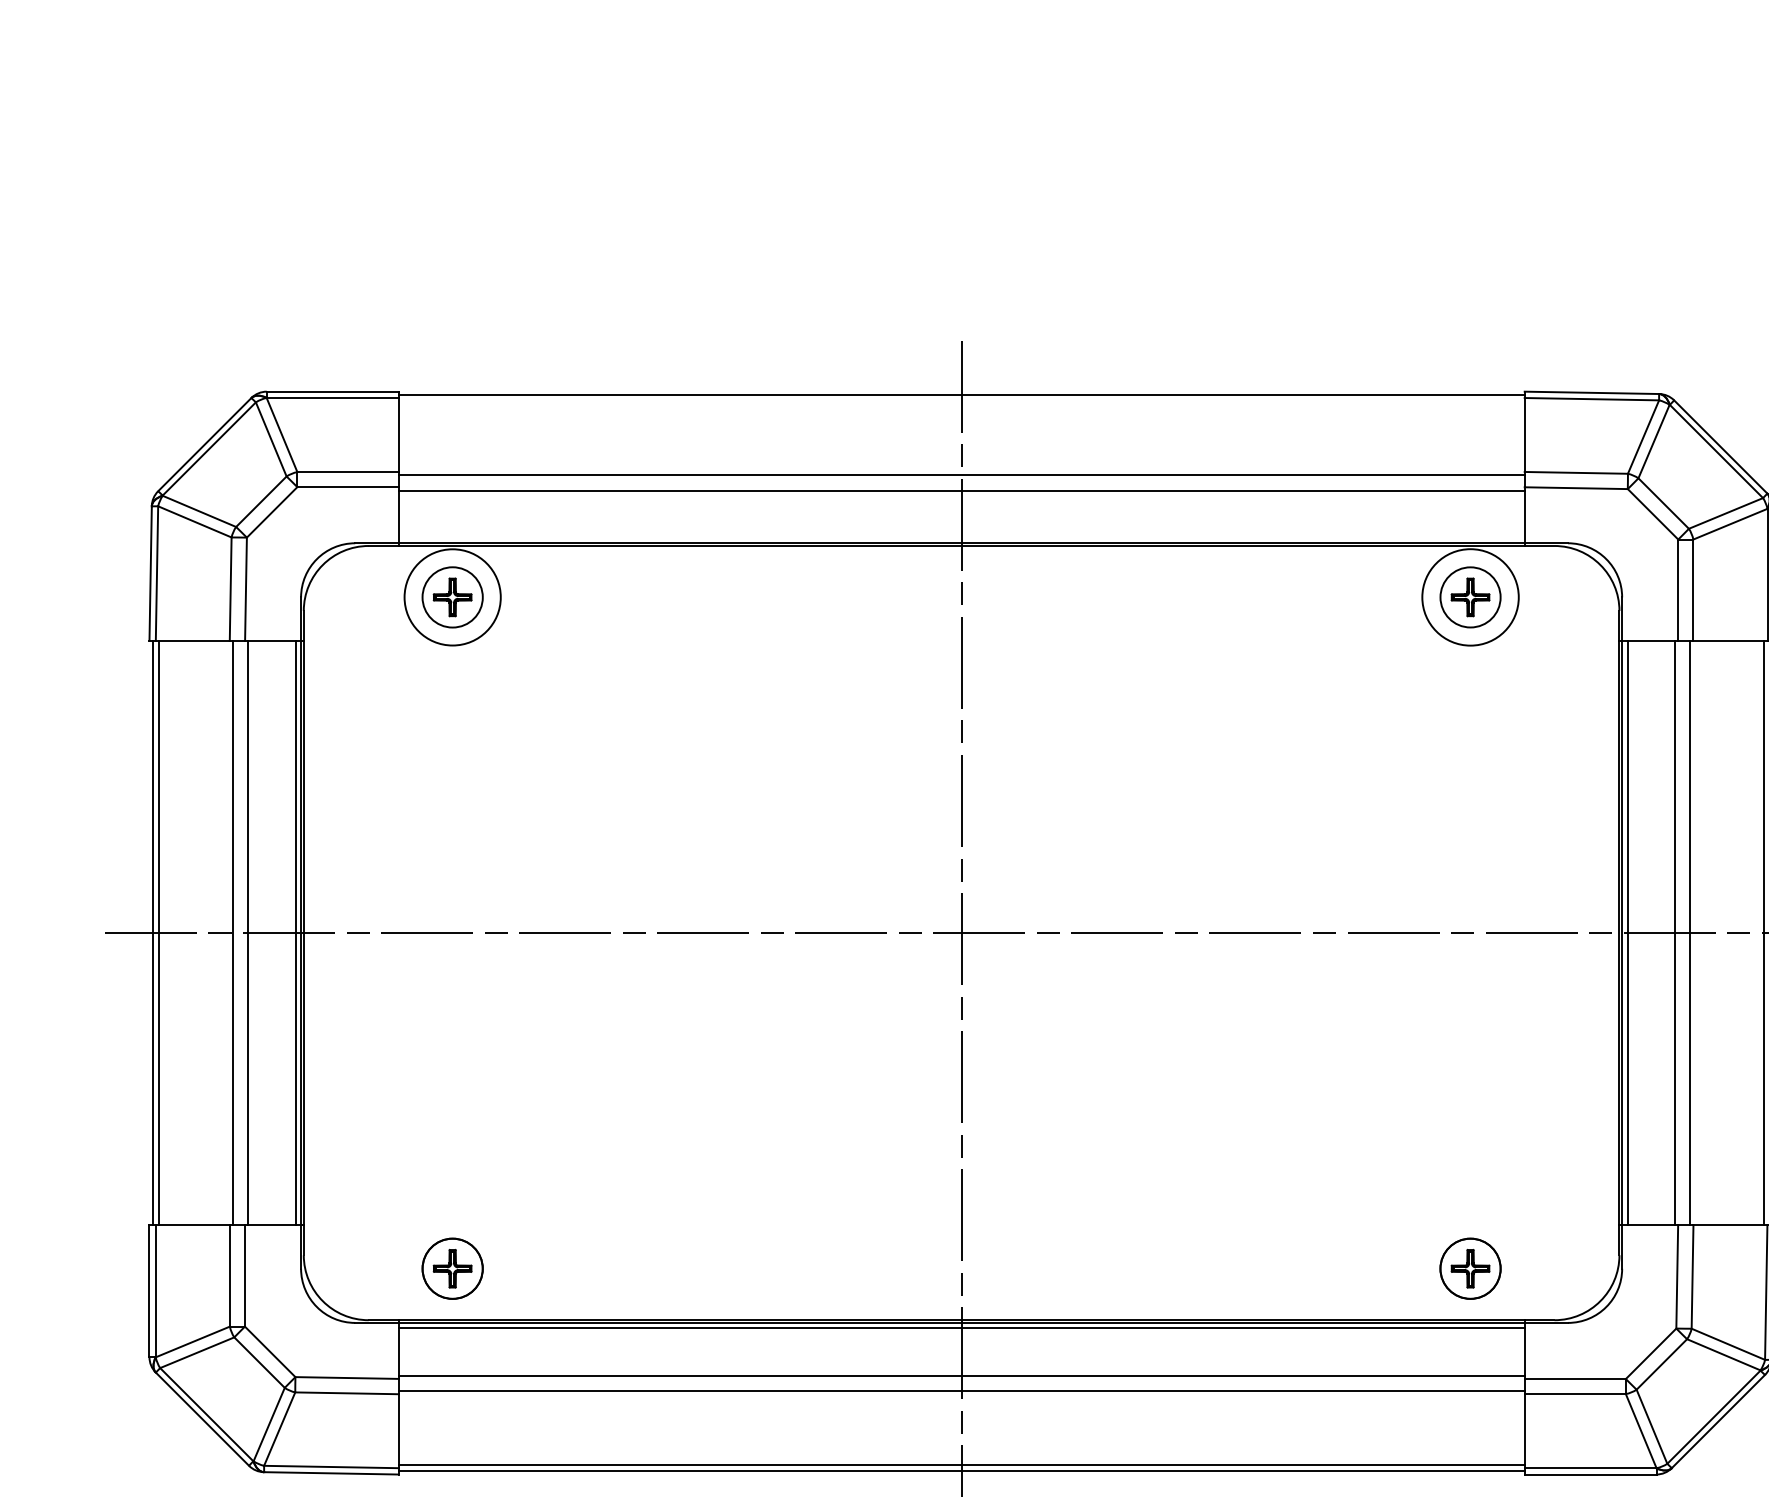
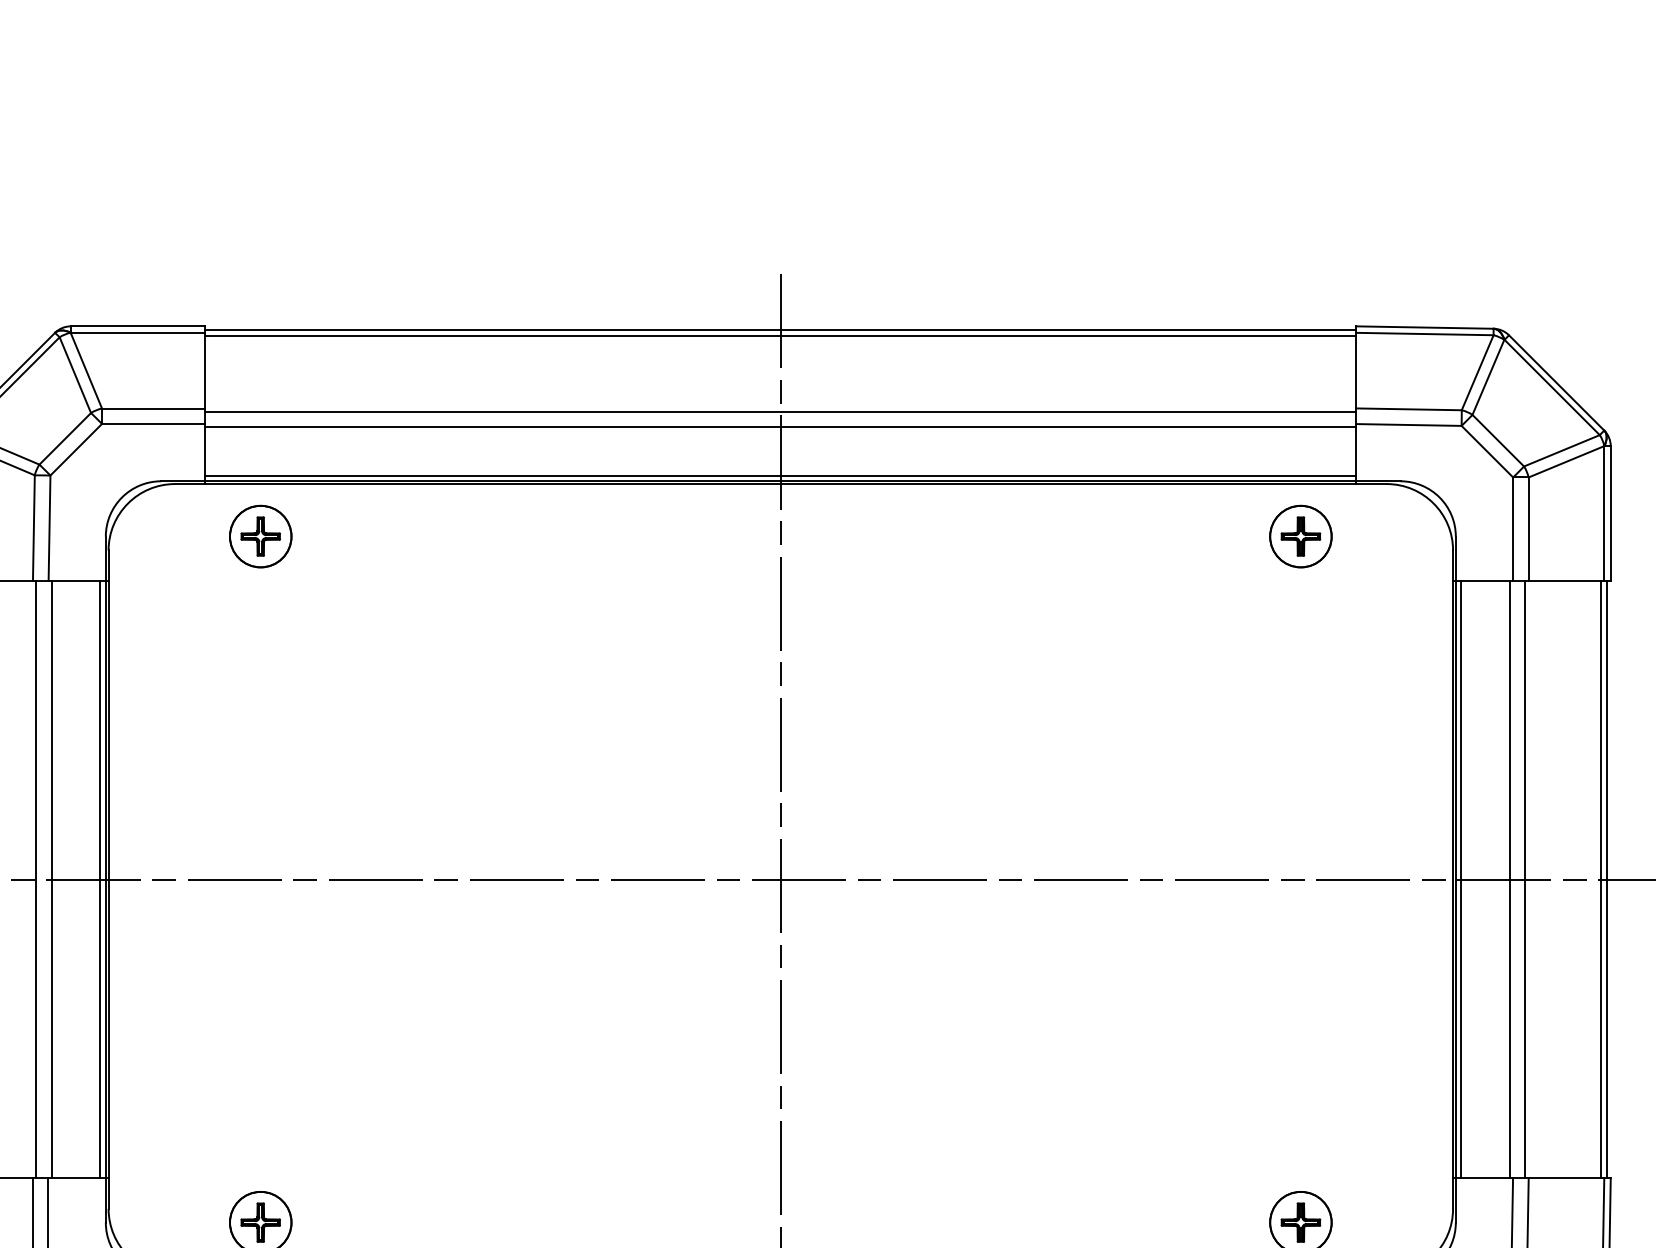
line: (961, 401) -> (780, 336), added
line: (961, 537) -> (780, 475), added
circle: (452, 597) -> (260, 536), size x0.62
circle: (1470, 597) -> (1300, 536), size x0.62

